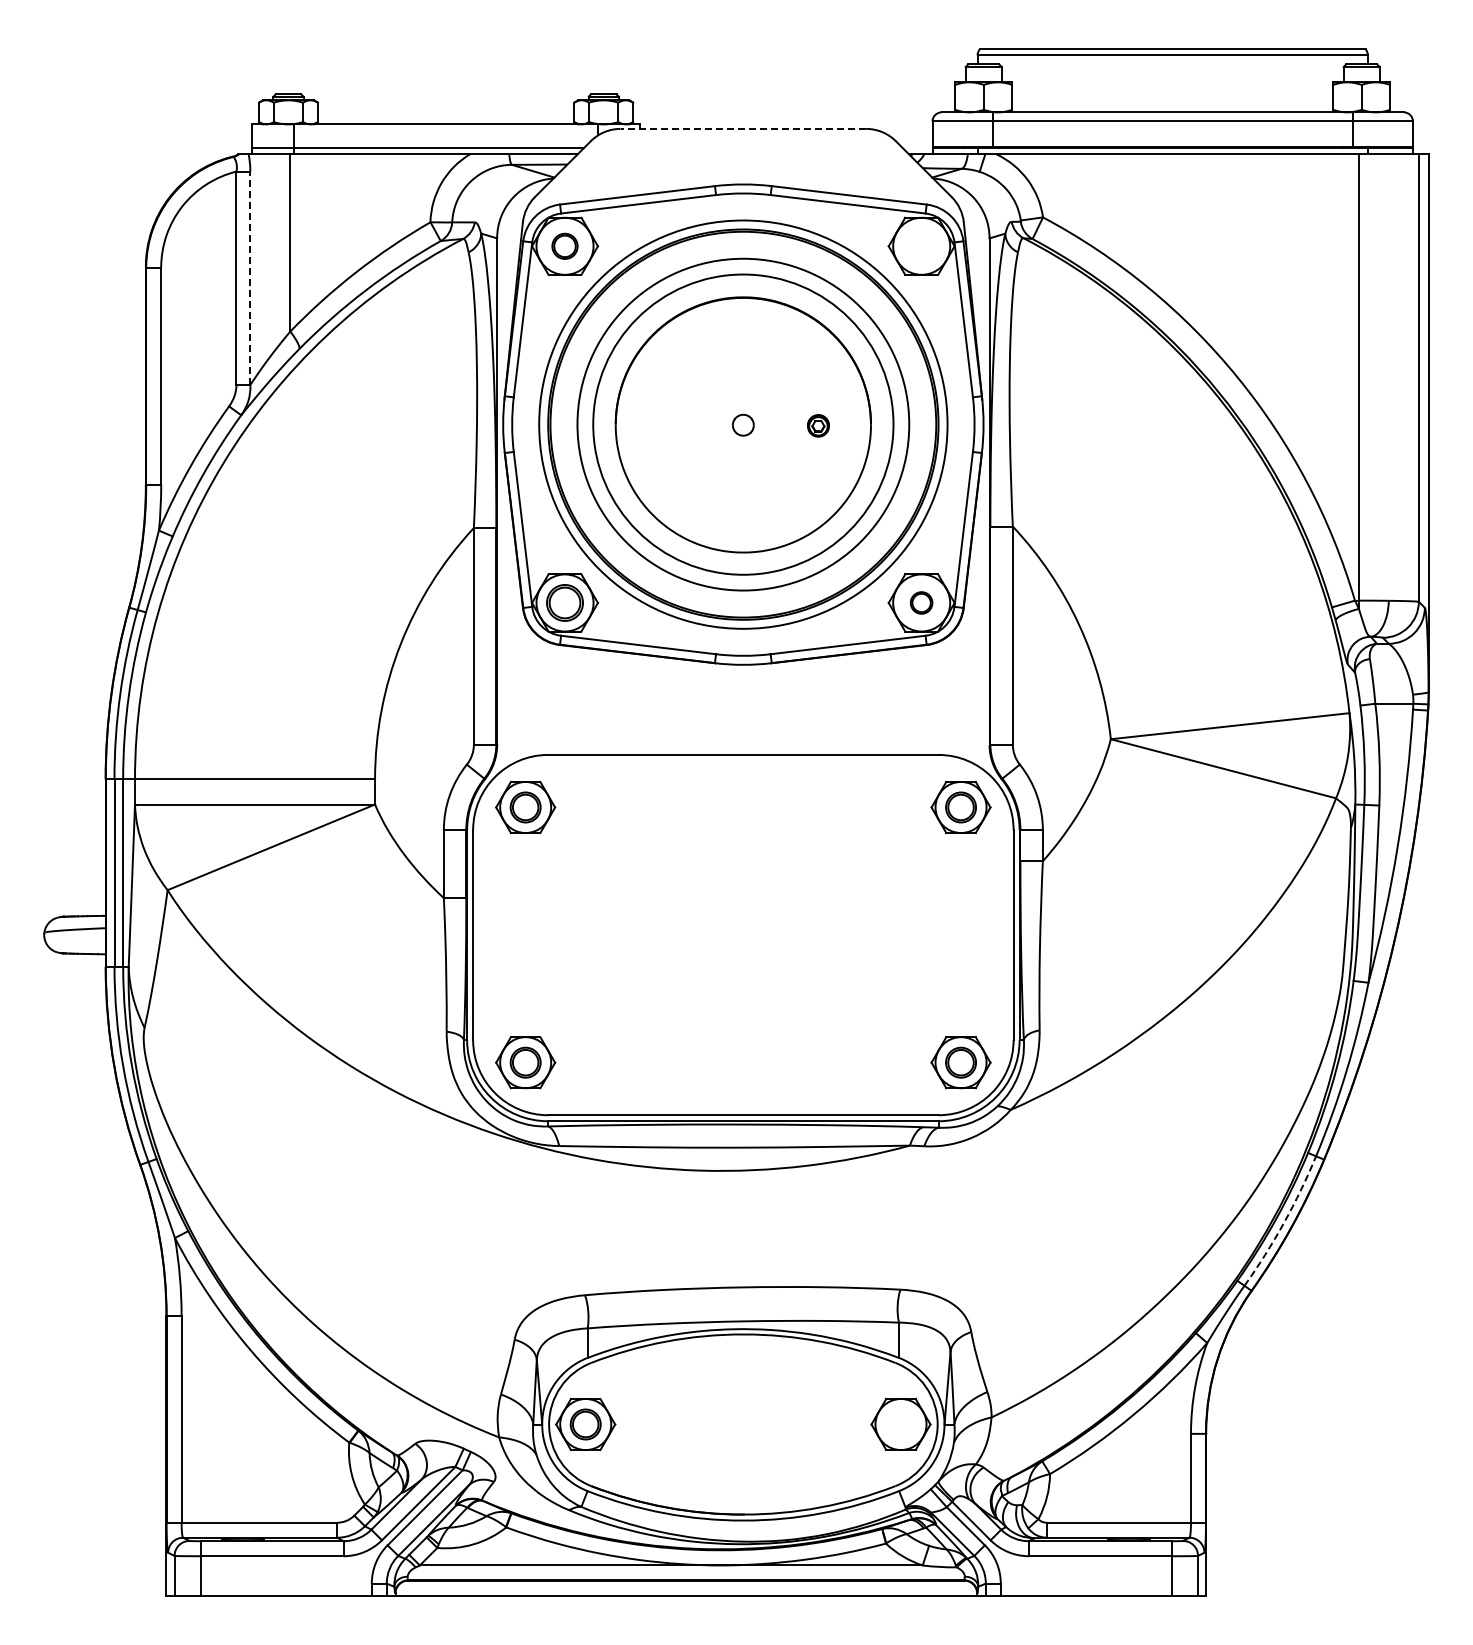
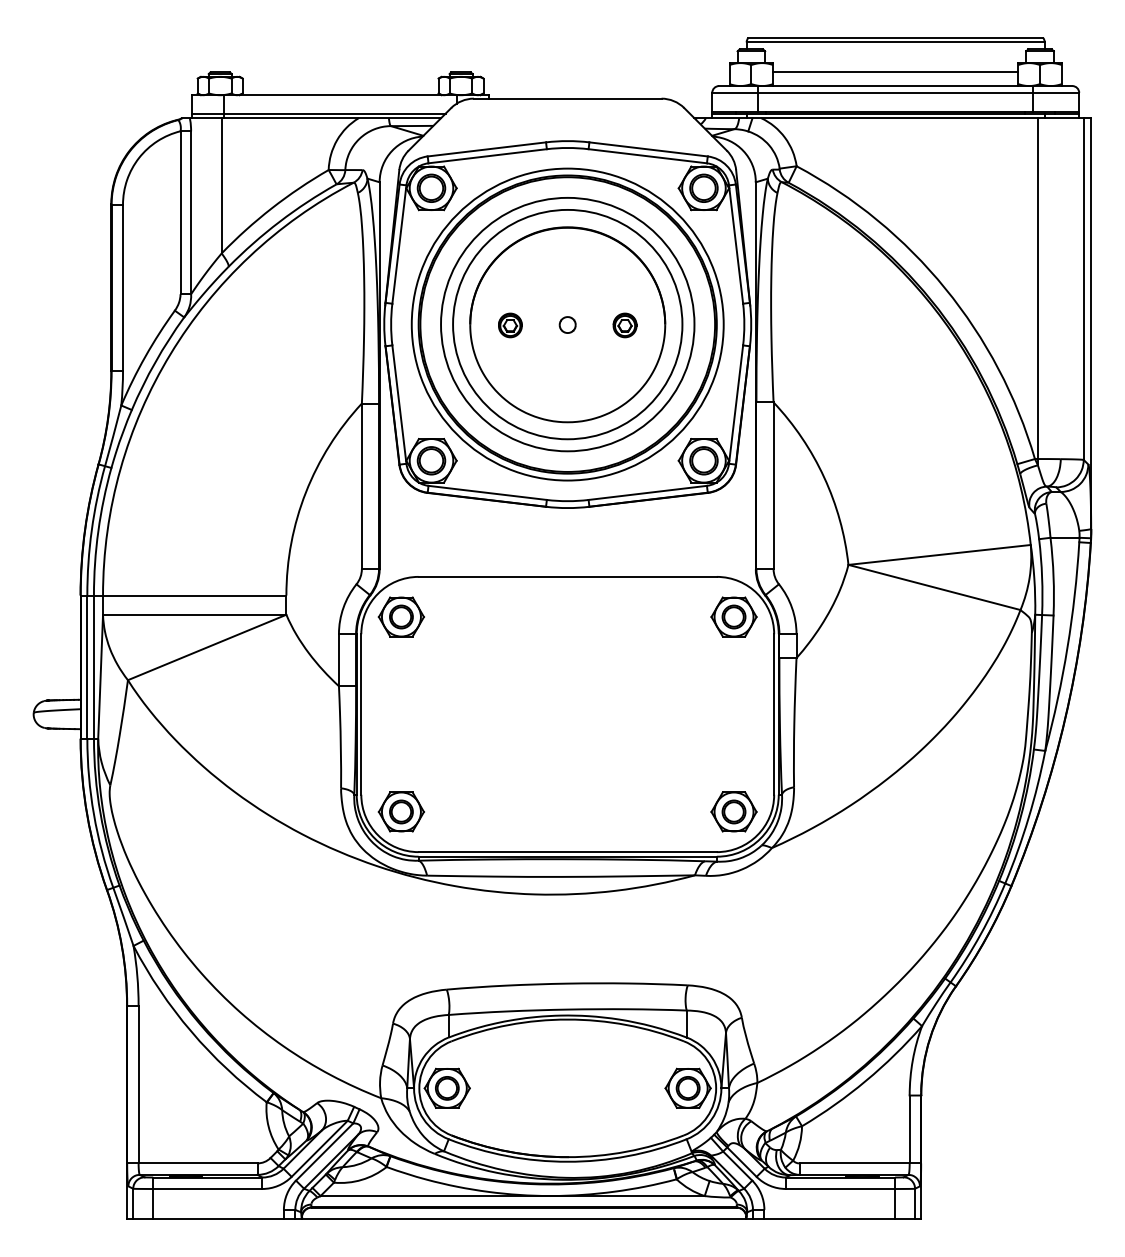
line: (1172, 94) -> (895, 72), added
line: (743, 128) -> (567, 98), dashed -> solid
part: (564, 246) -> (431, 188), size x1.43
part: (921, 246) -> (703, 188), added
line: (250, 278) -> (191, 212), dashed -> solid
part: (668, 425) -> (510, 325), added
part: (818, 425) -> (625, 325), size x1.43
part: (921, 602) -> (703, 460), size x1.67
arc: (1283, 1223) -> (980, 934), dashed -> solid
part: (900, 1424) -> (687, 1088), added

